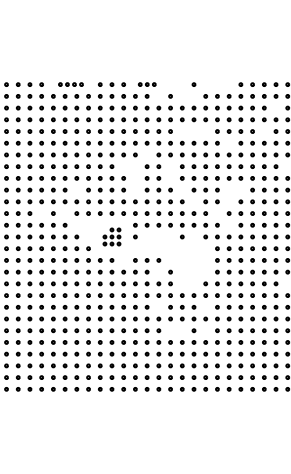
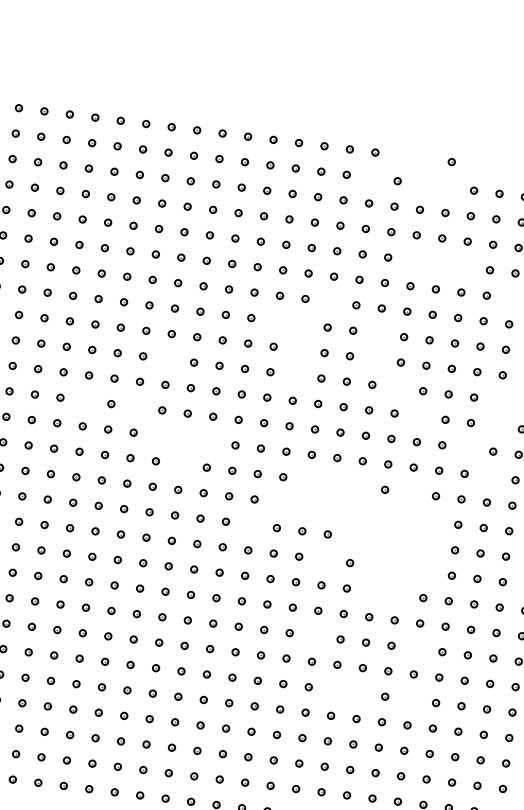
part: (70, 84) -> (183, 128), size x1.67
part: (147, 84) -> (350, 149), size x1.67
part: (111, 236) -> (231, 469), size x1.67

